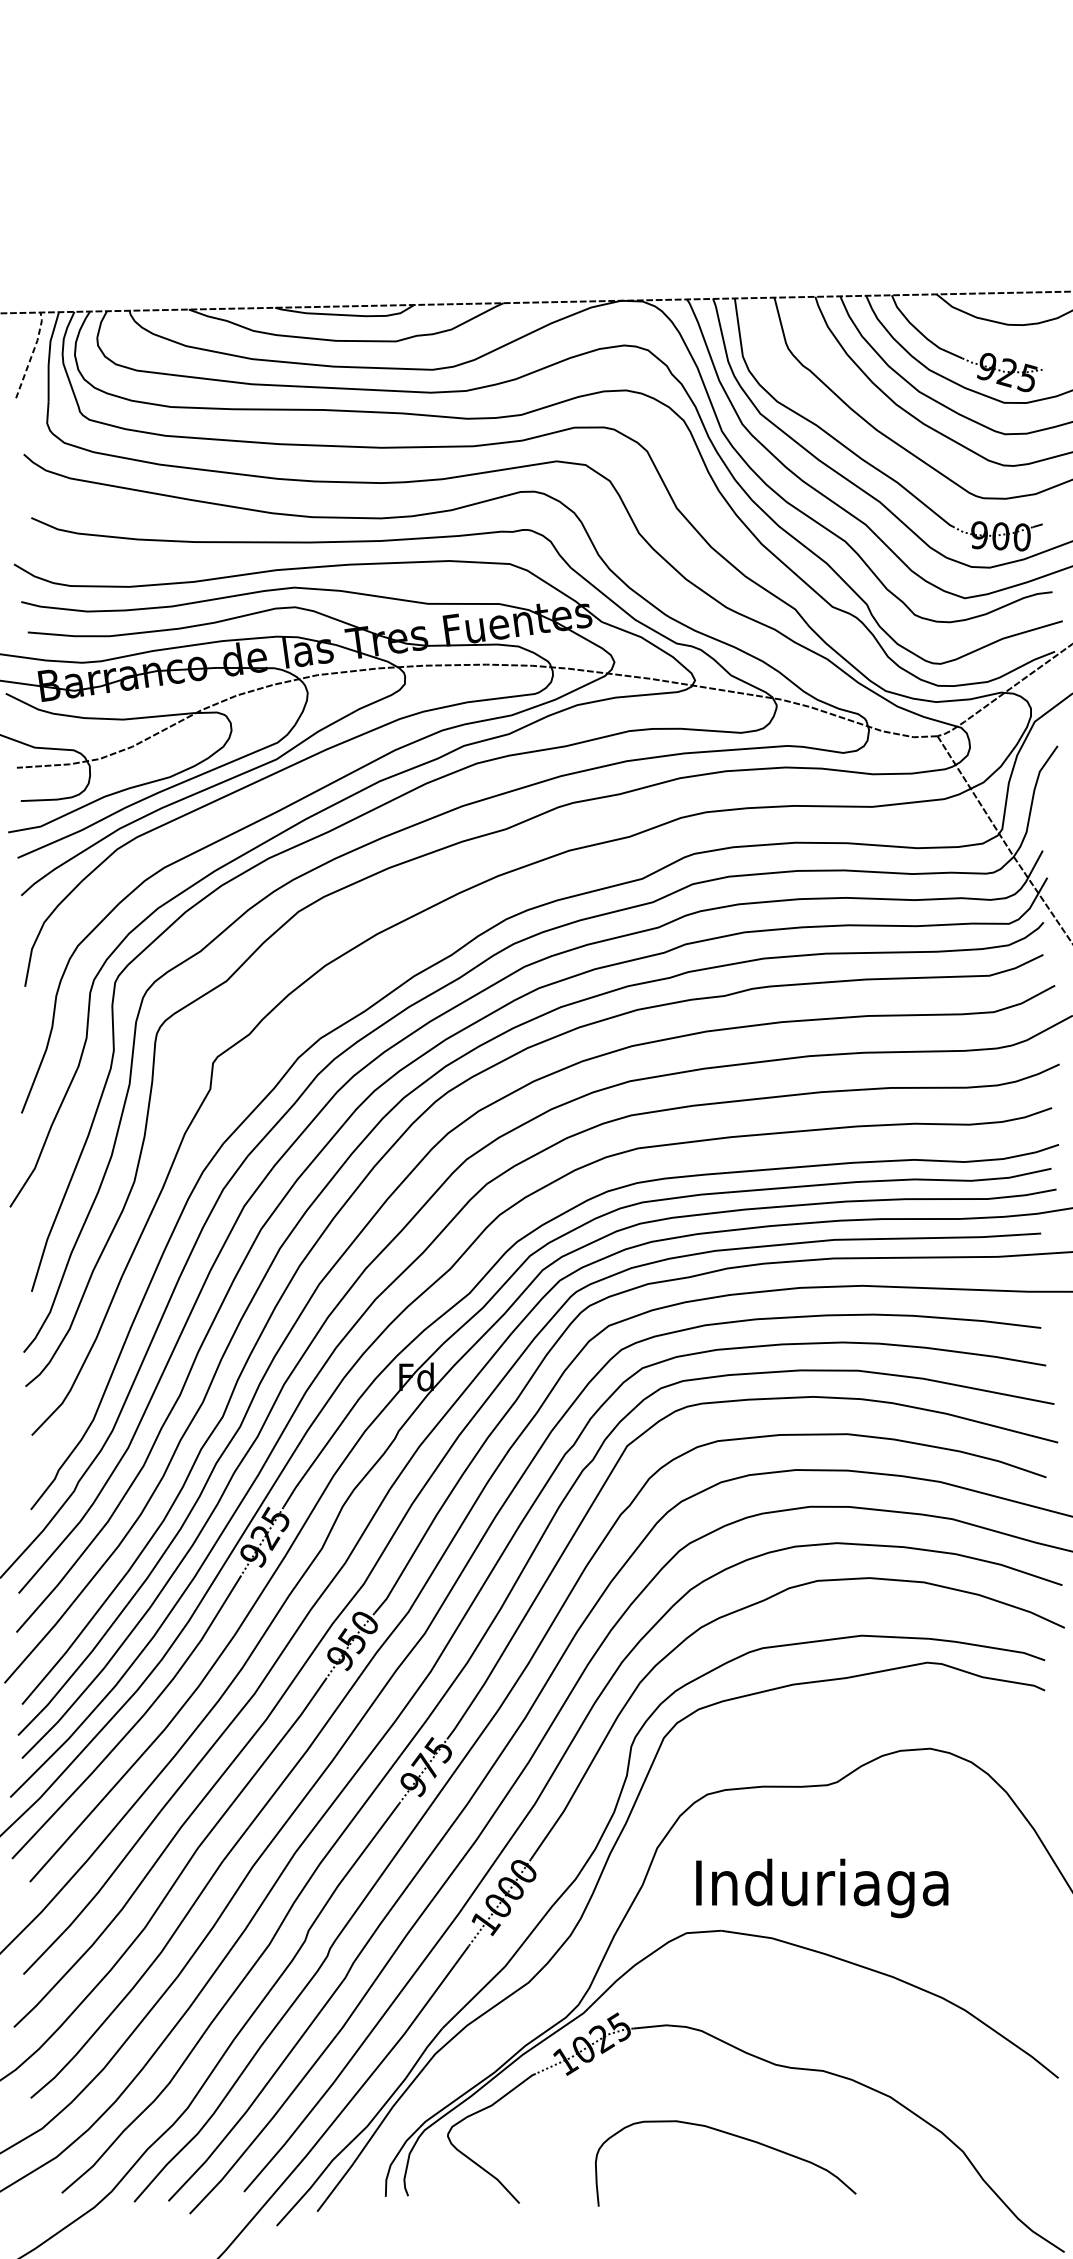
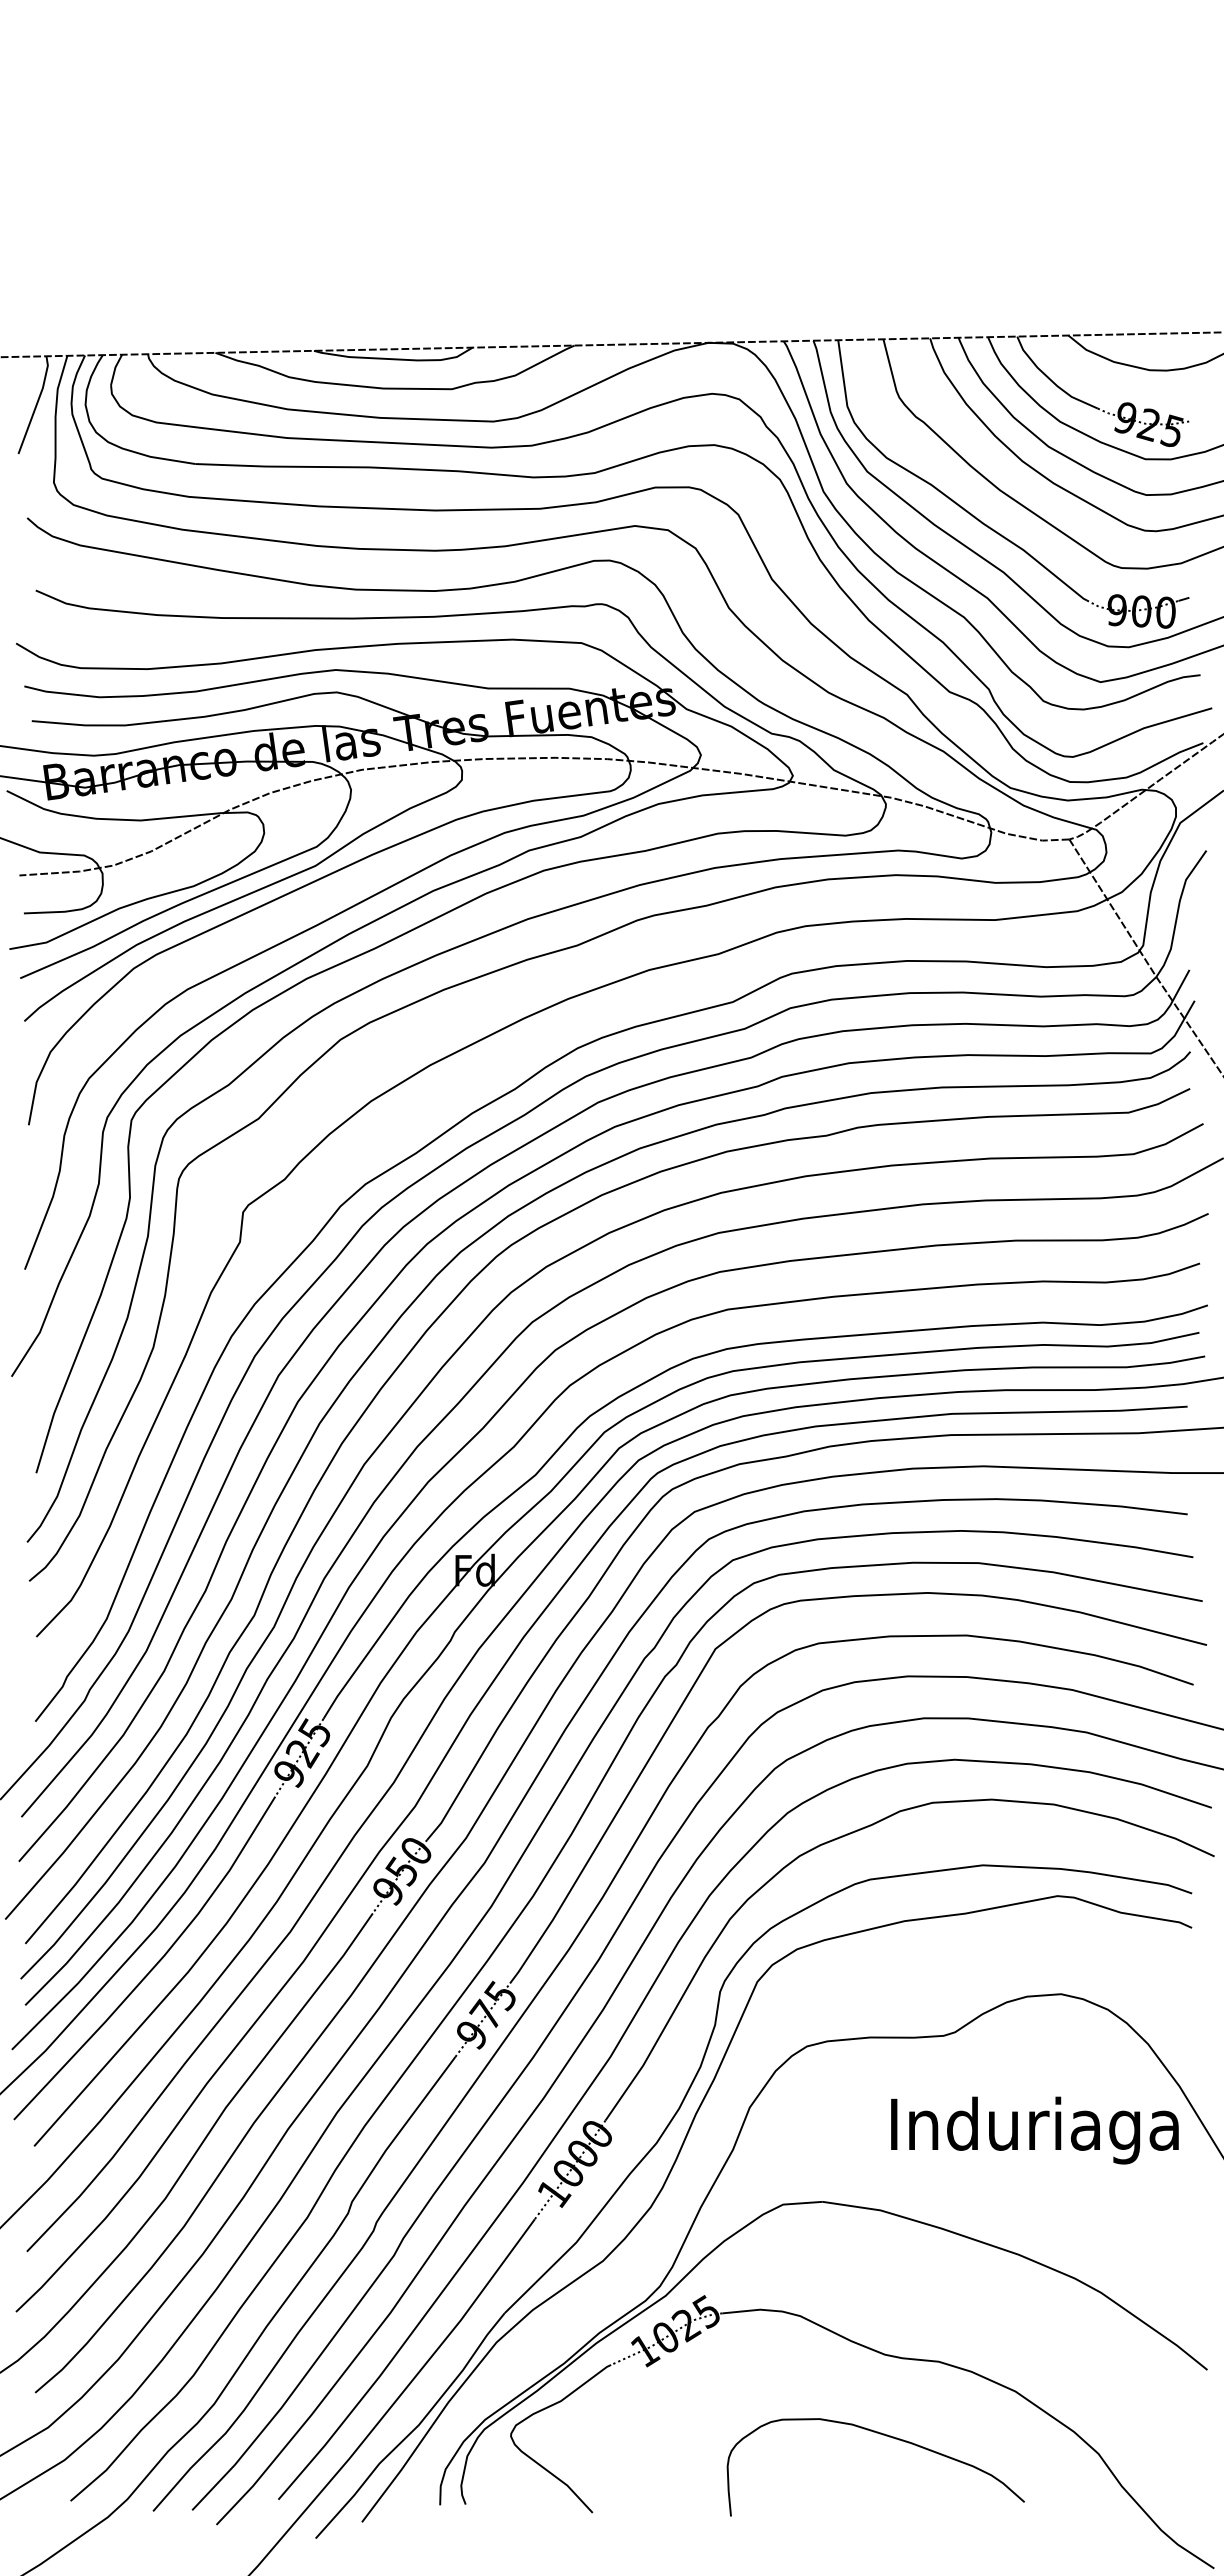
line: (31, 354) -> (36, 404), dashed -> solid
text: (821, 1888) -> (1034, 2130), moved
curve: (735, 2136) -> (886, 2436), moved

